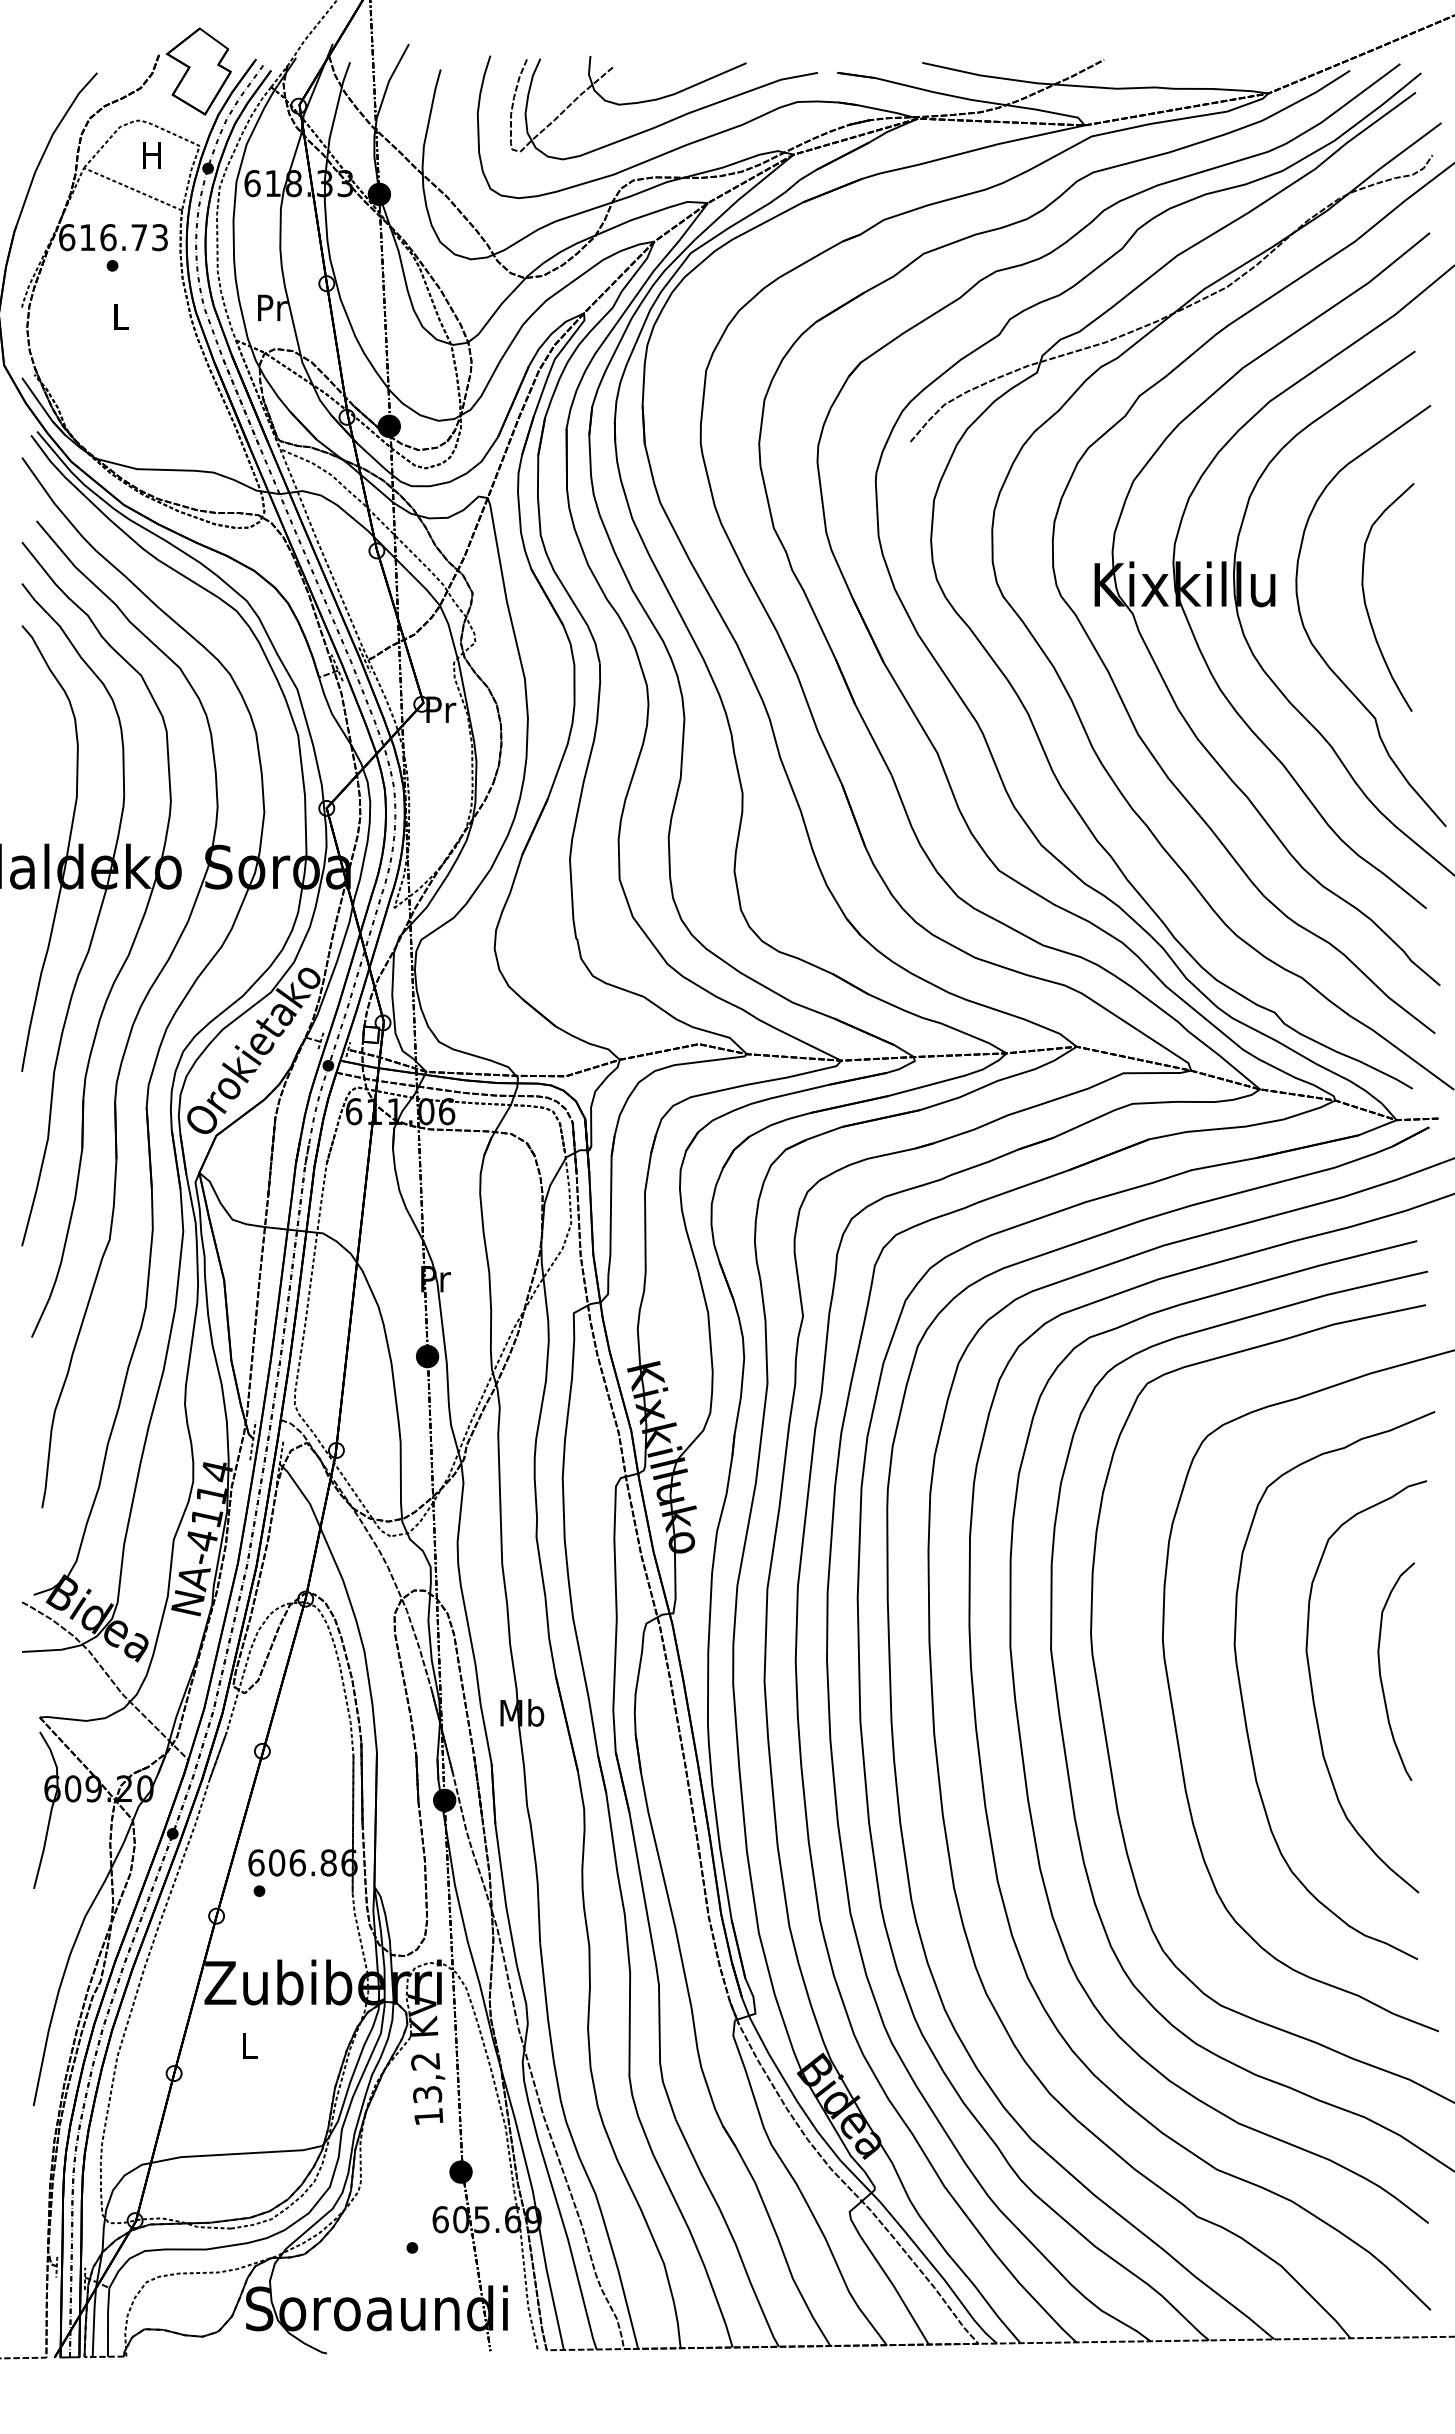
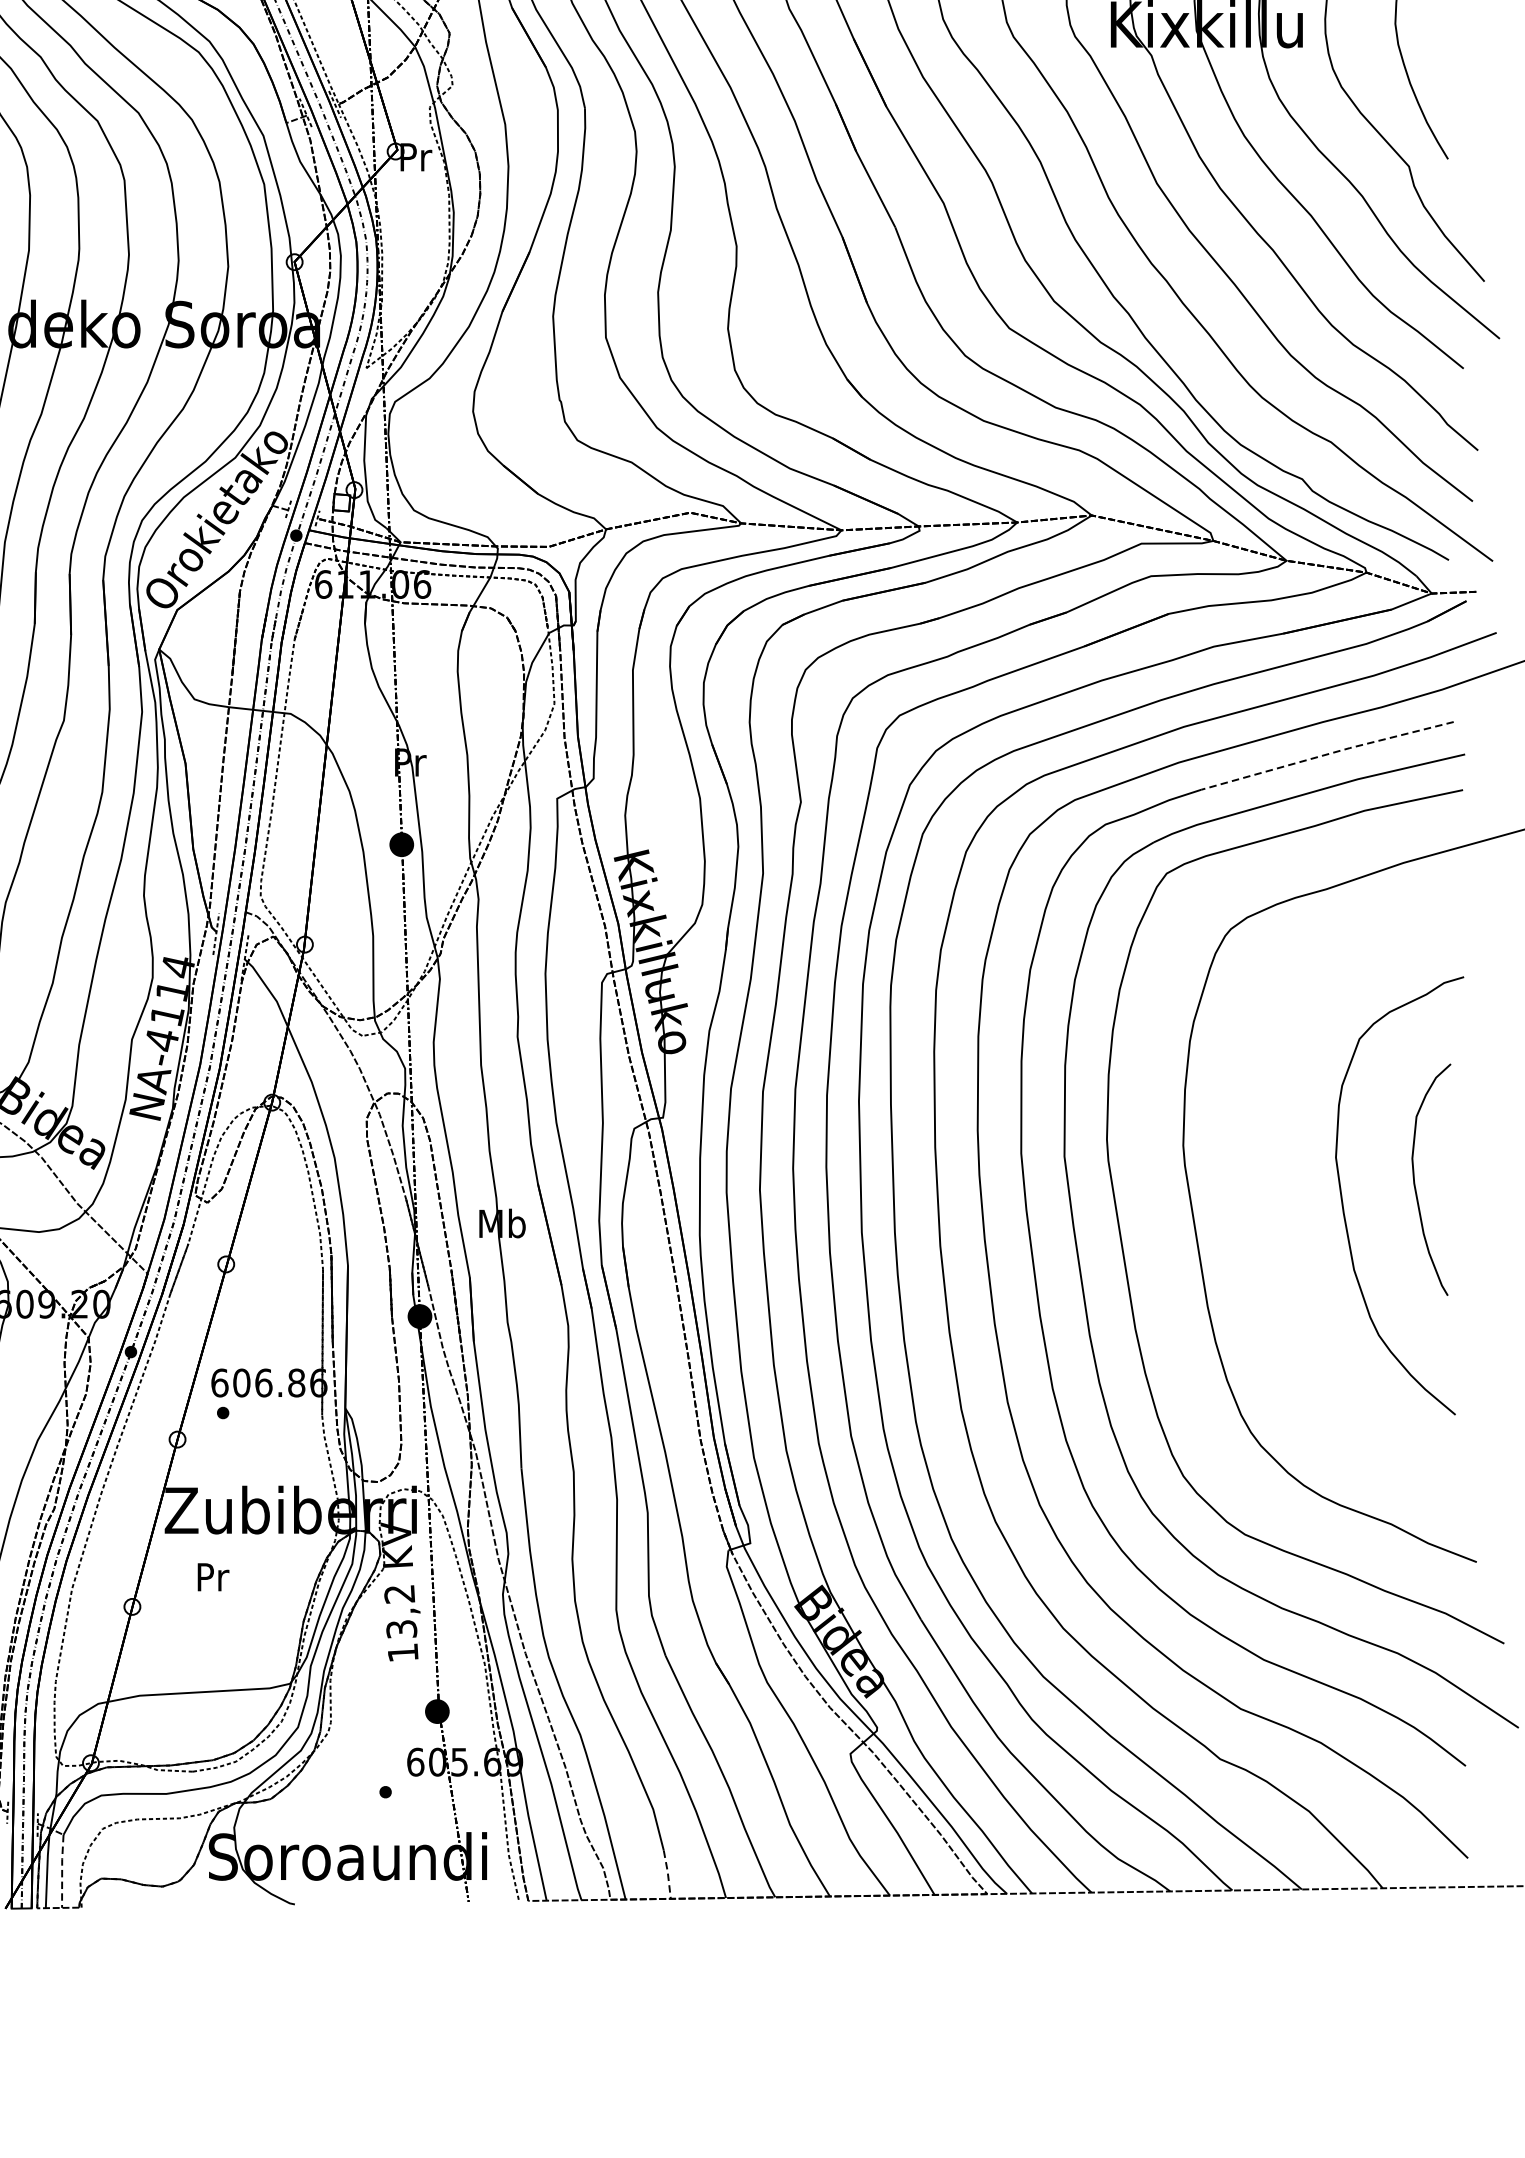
line: (1298, 1271) -> (1327, 754), solid -> dashed
curve: (1243, 1700) -> (1269, 1210), removed
text: (250, 2045) -> (213, 1577), L -> Pr
line: (108, 2322) -> (62, 1871), solid -> dashed
line: (677, 2324) -> (667, 1873), solid -> dashed

